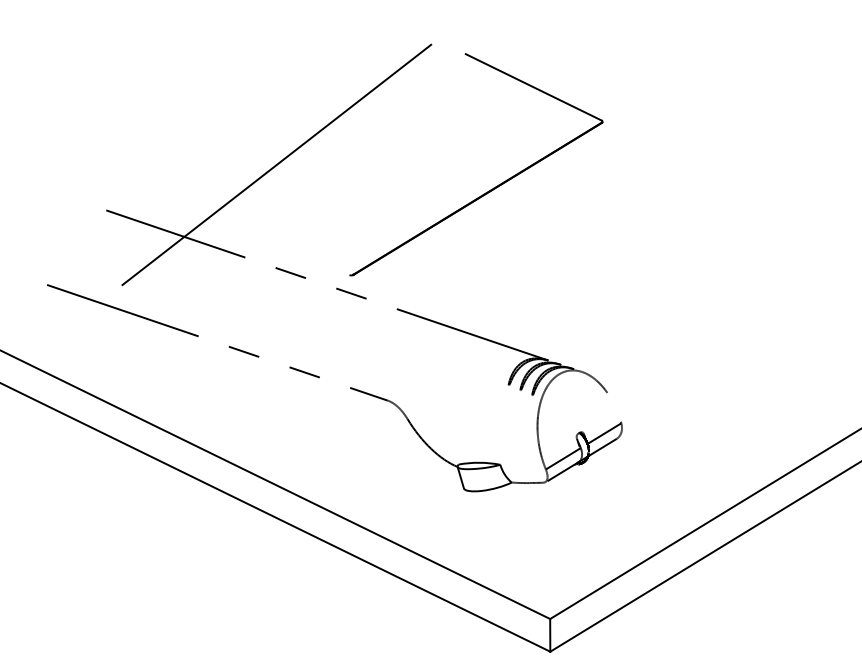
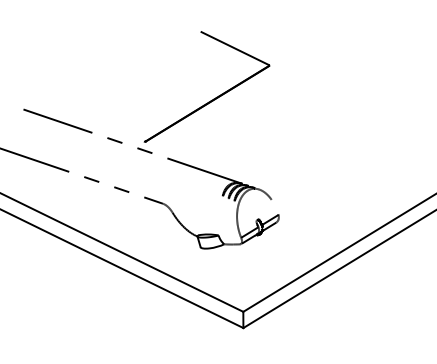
line: (275, 163) -> (107, 86), removed

